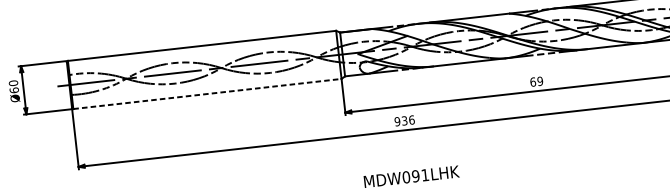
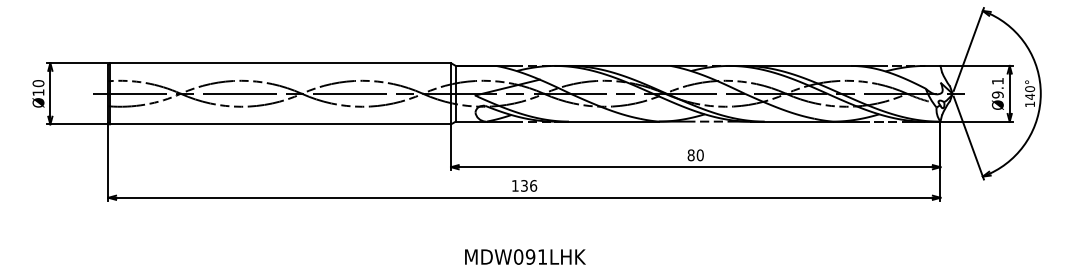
text: (536, 81) -> (695, 155), 69 -> 80
text: (14, 90) -> (38, 92), Ø60 -> Ø10
line: (207, 94) -> (280, 124), dashed -> solid
text: (396, 121) -> (514, 185), 936 -> 136

